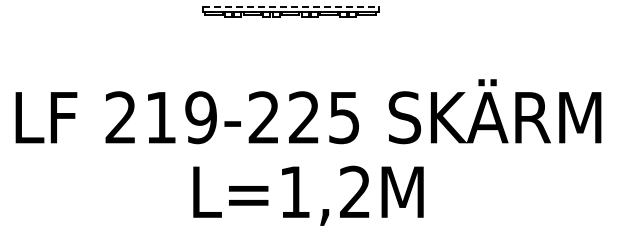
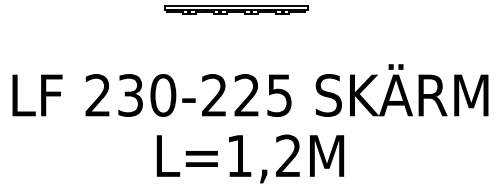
line: (291, 7) -> (236, 5), dashed -> solid
text: (181, 117) -> (147, 95), 219-225 -> 230-225

